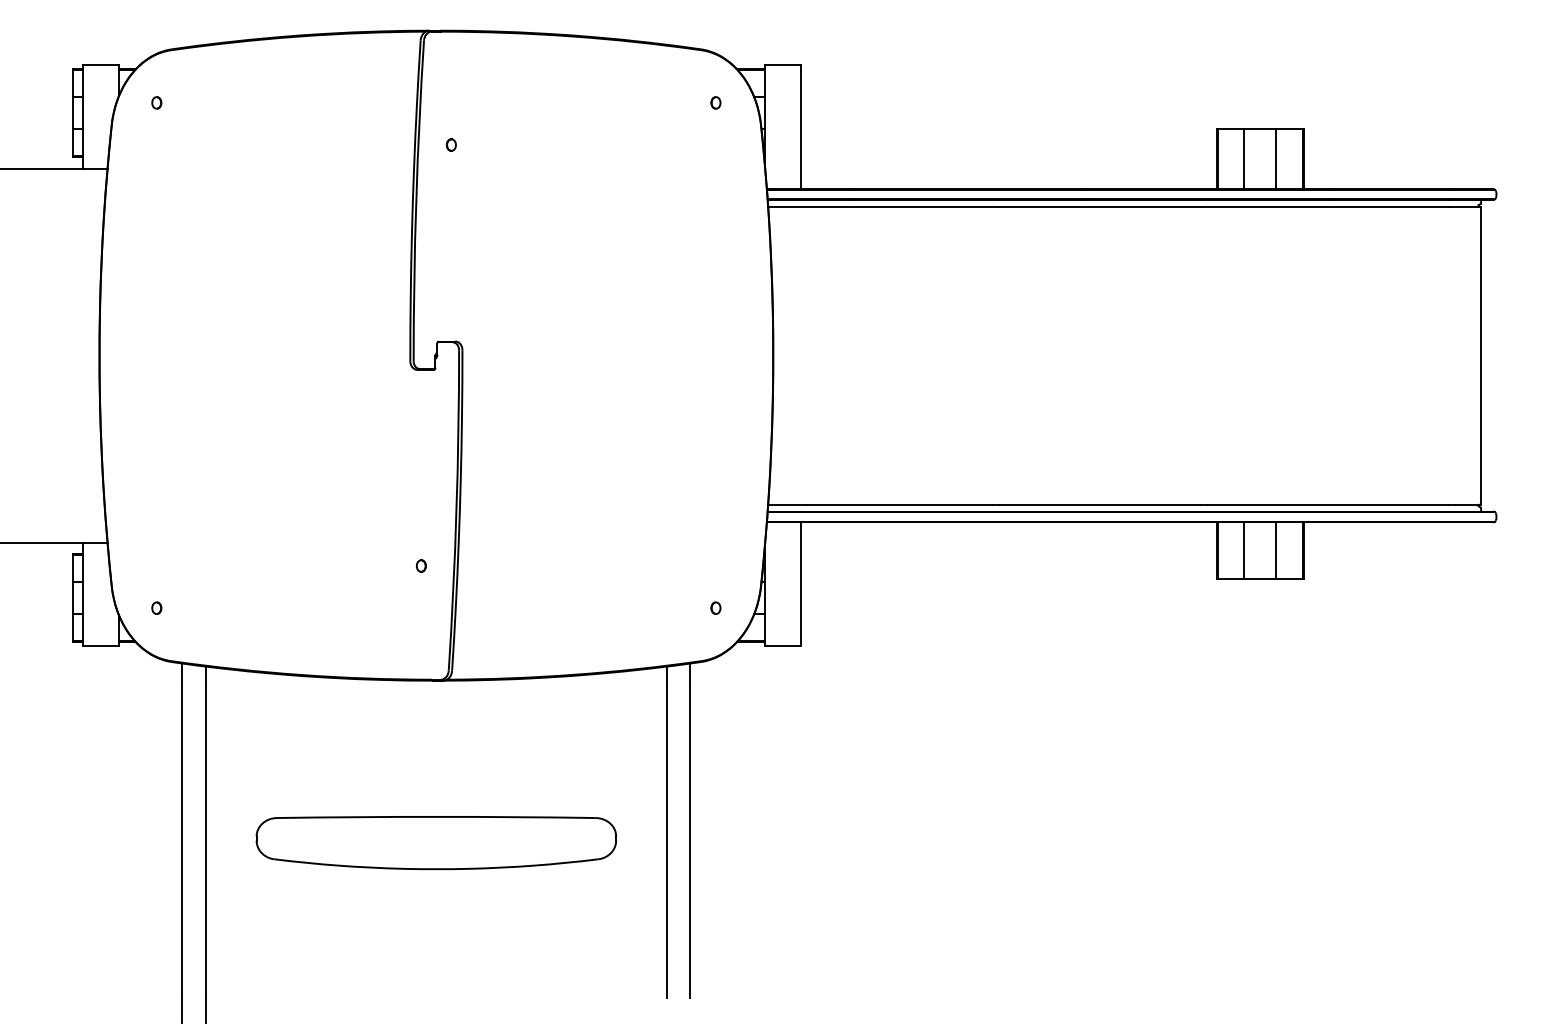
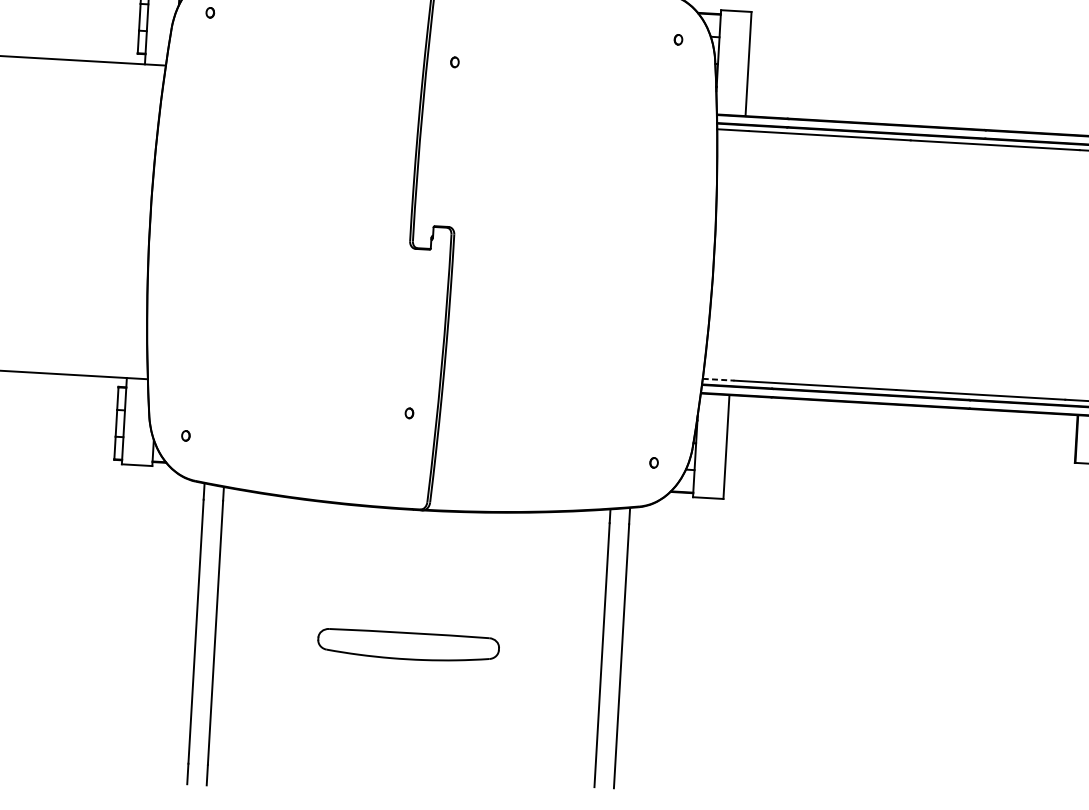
line: (787, 504) -> (719, 379), solid -> dashed
part: (435, 843) -> (407, 646), size x0.6

